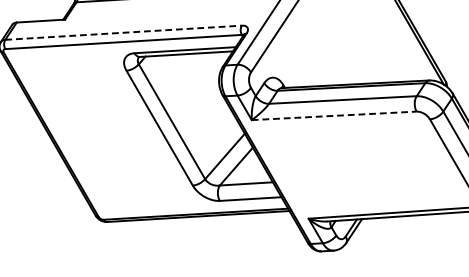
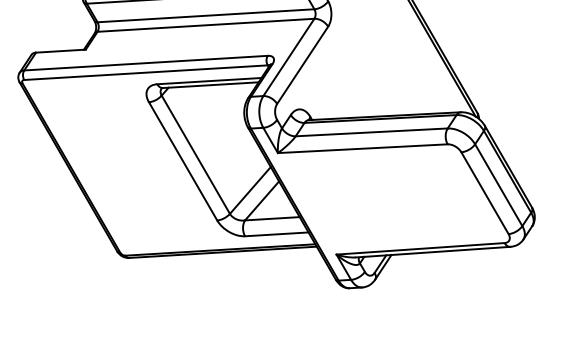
line: (124, 33) -> (146, 63), dashed -> solid
line: (333, 115) -> (362, 148), dashed -> solid

